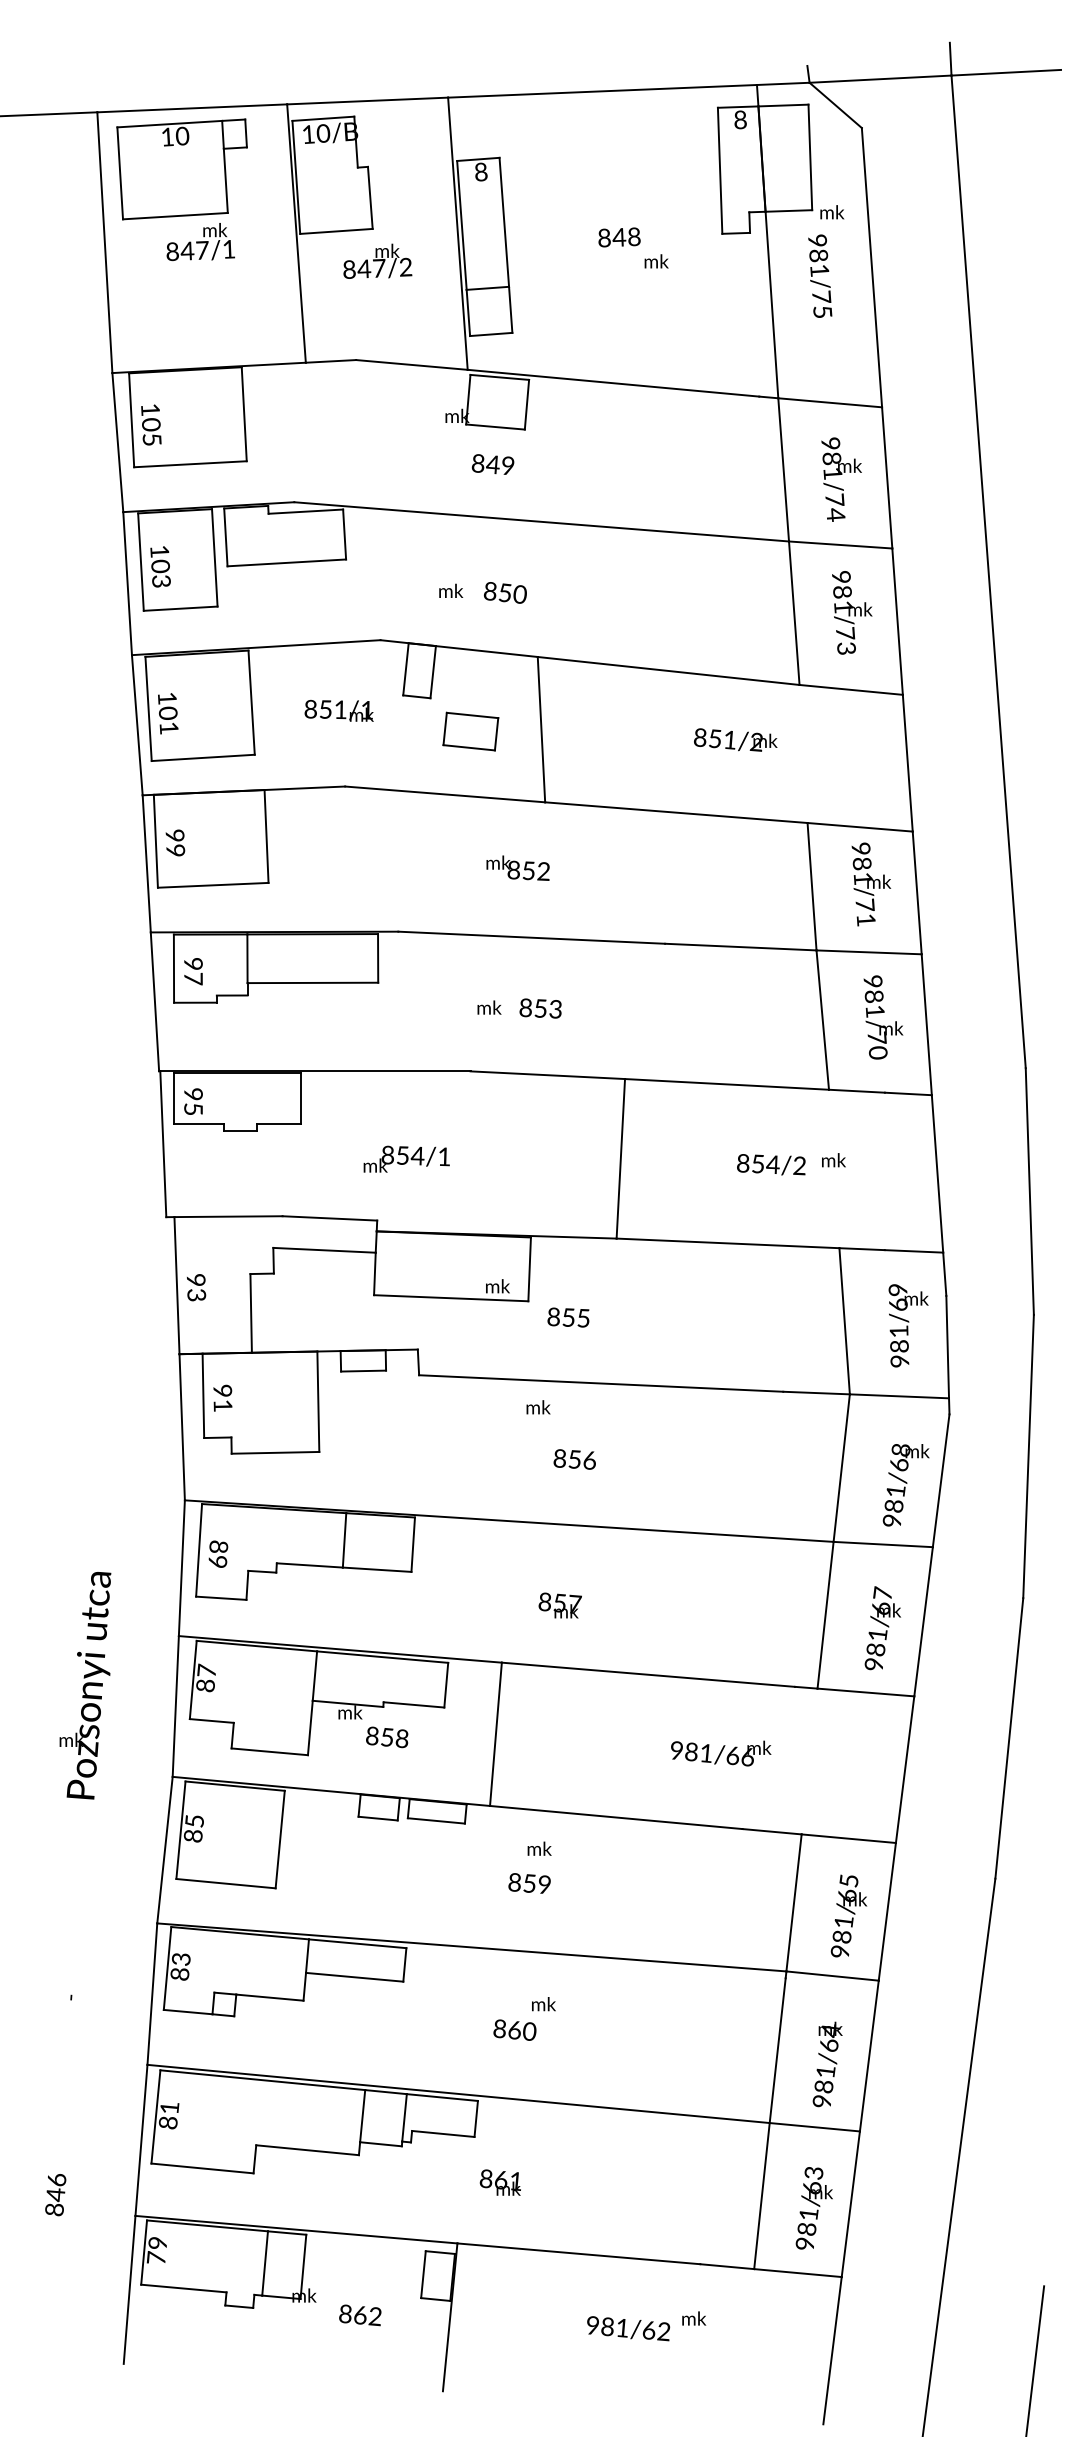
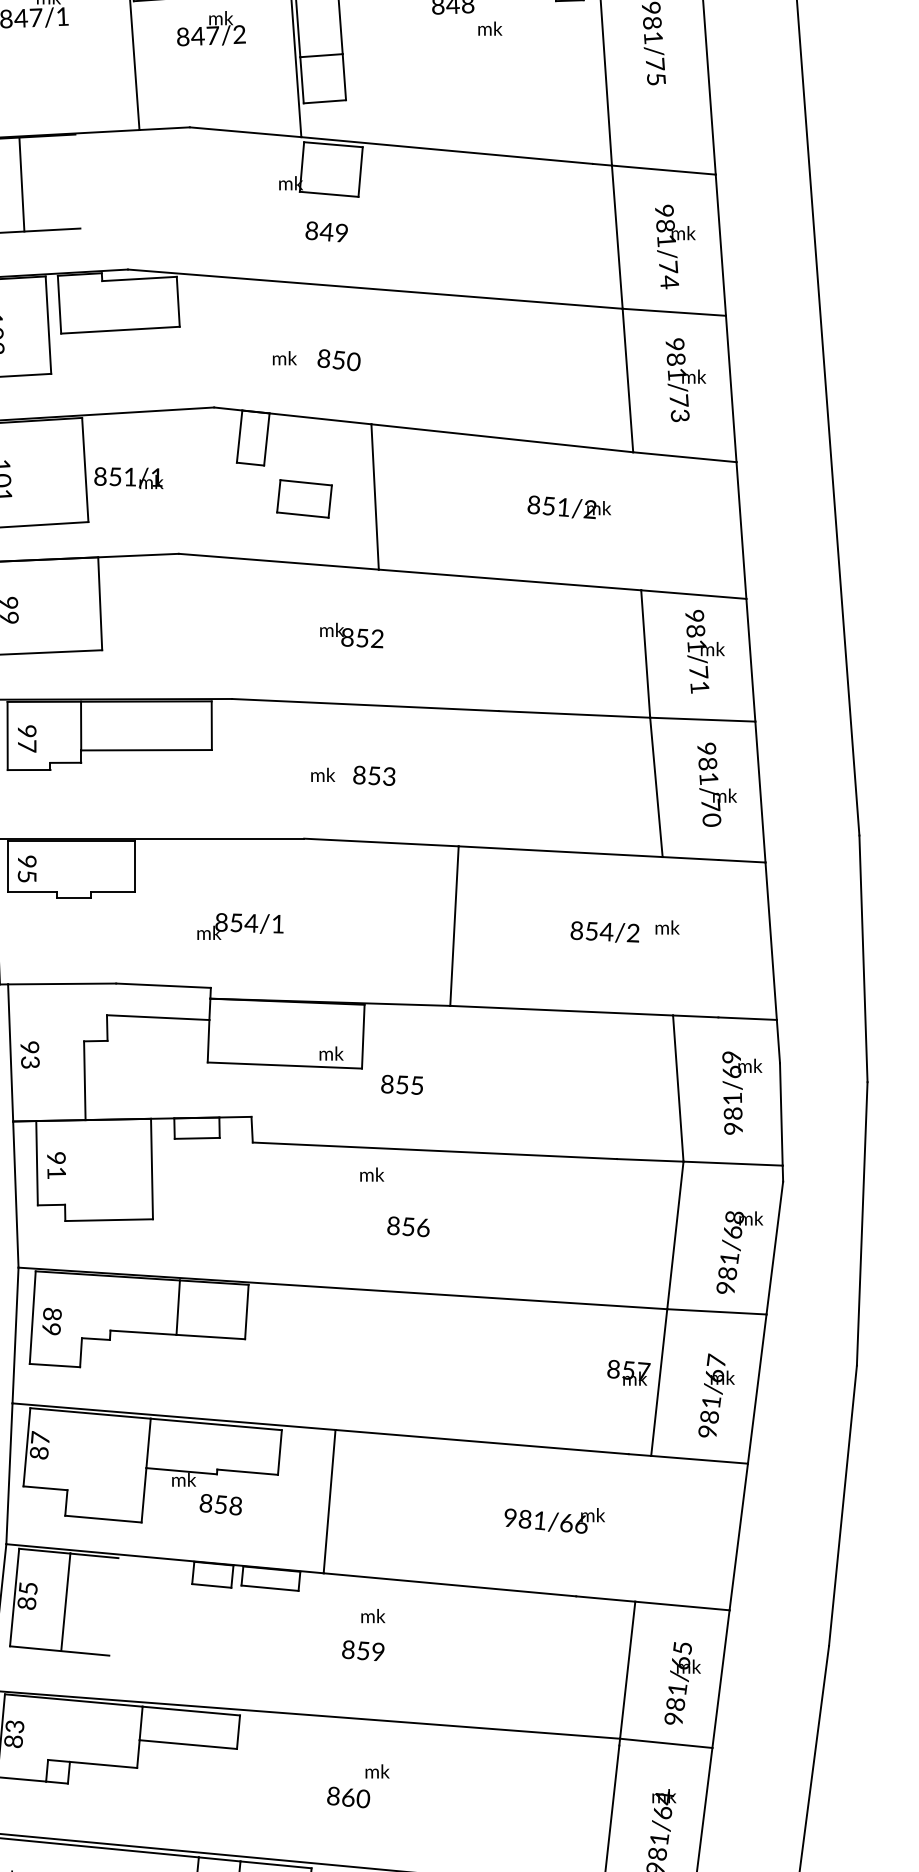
line: (243, 414) -> (21, 184), moved
text: (338, 710) -> (128, 477), moved
text: (559, 1605) -> (628, 1372), moved
line: (279, 1839) -> (65, 1601), moved

